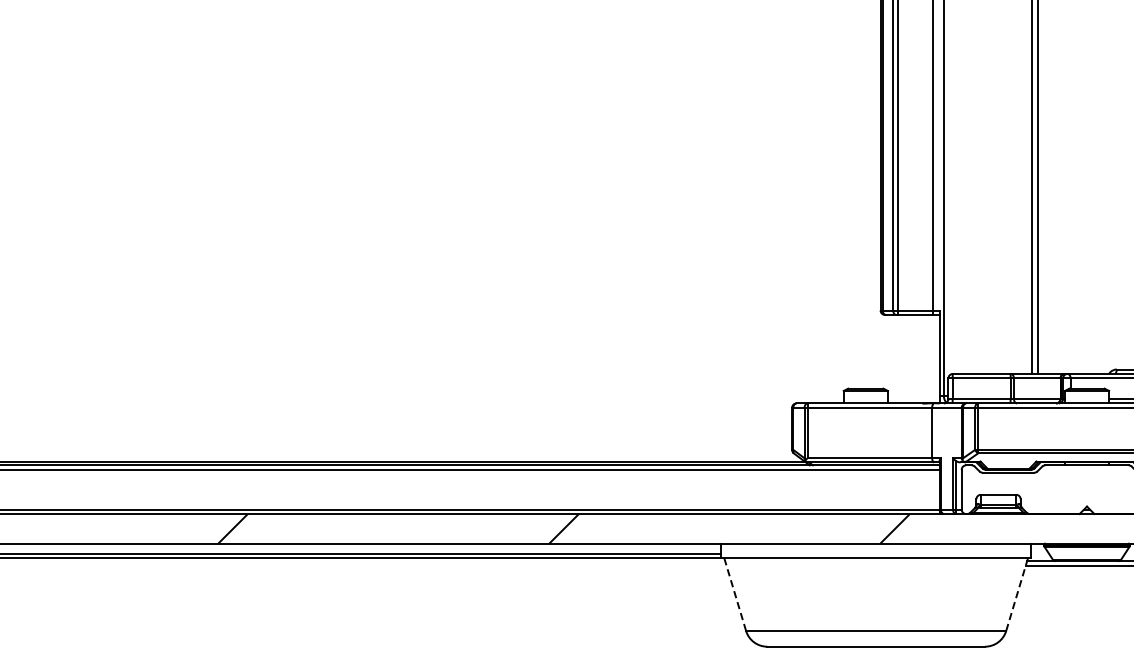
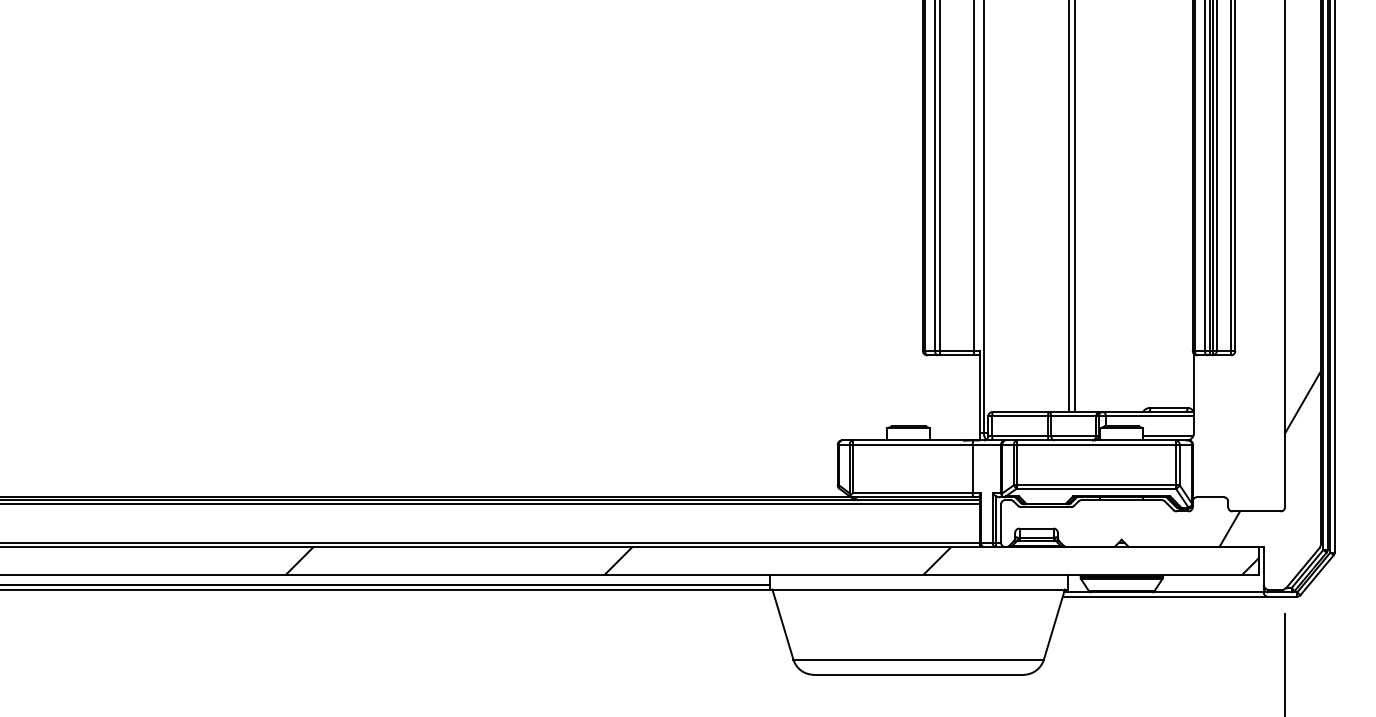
line: (734, 594) -> (782, 624), dashed -> solid
line: (1017, 594) -> (1054, 624), dashed -> solid

